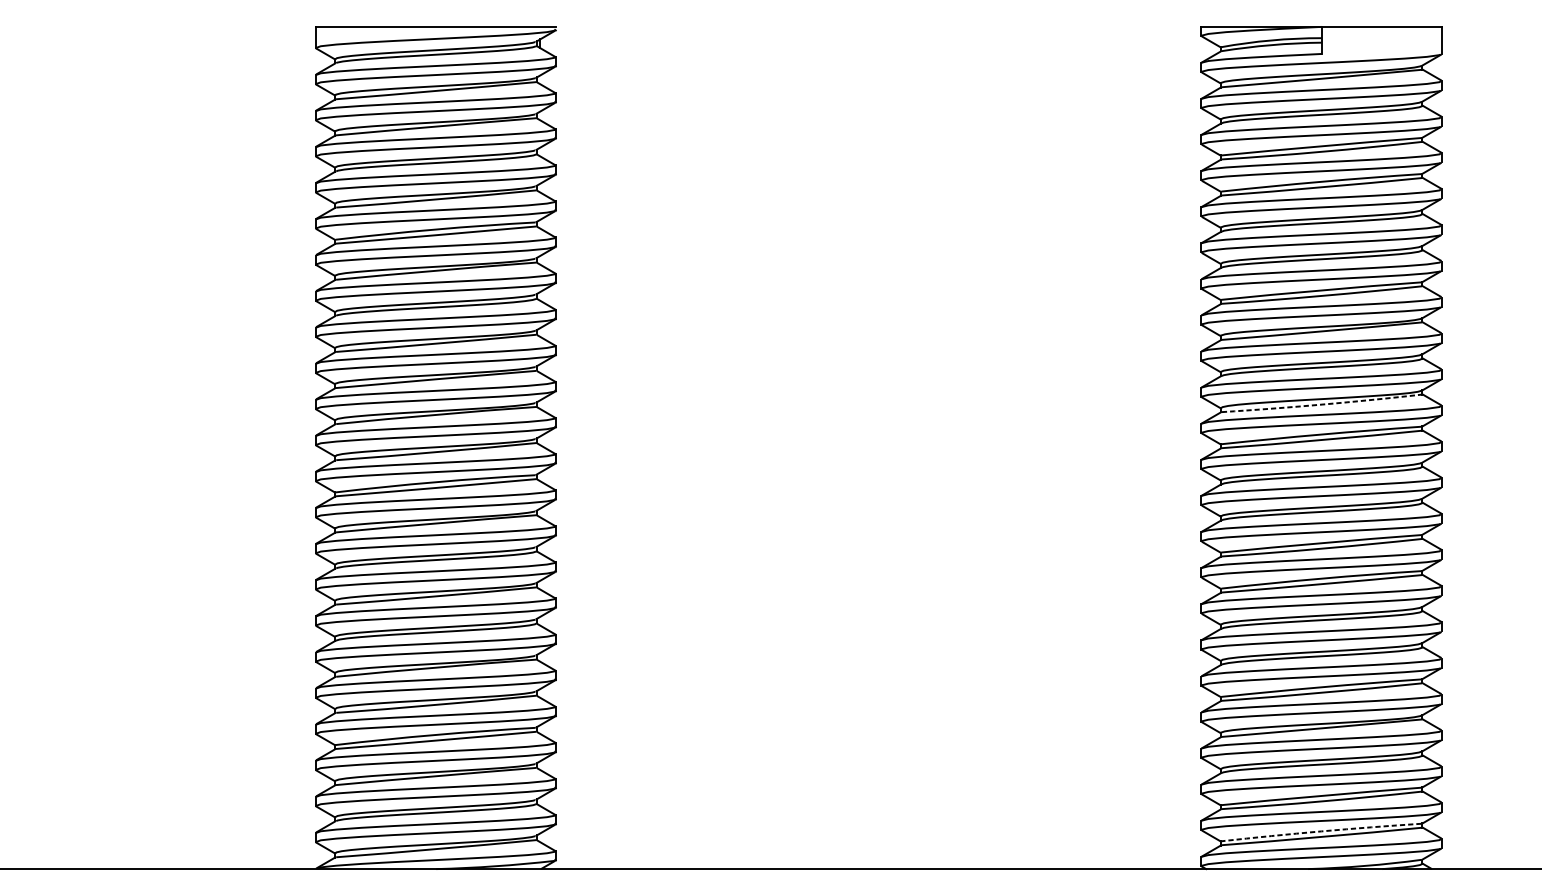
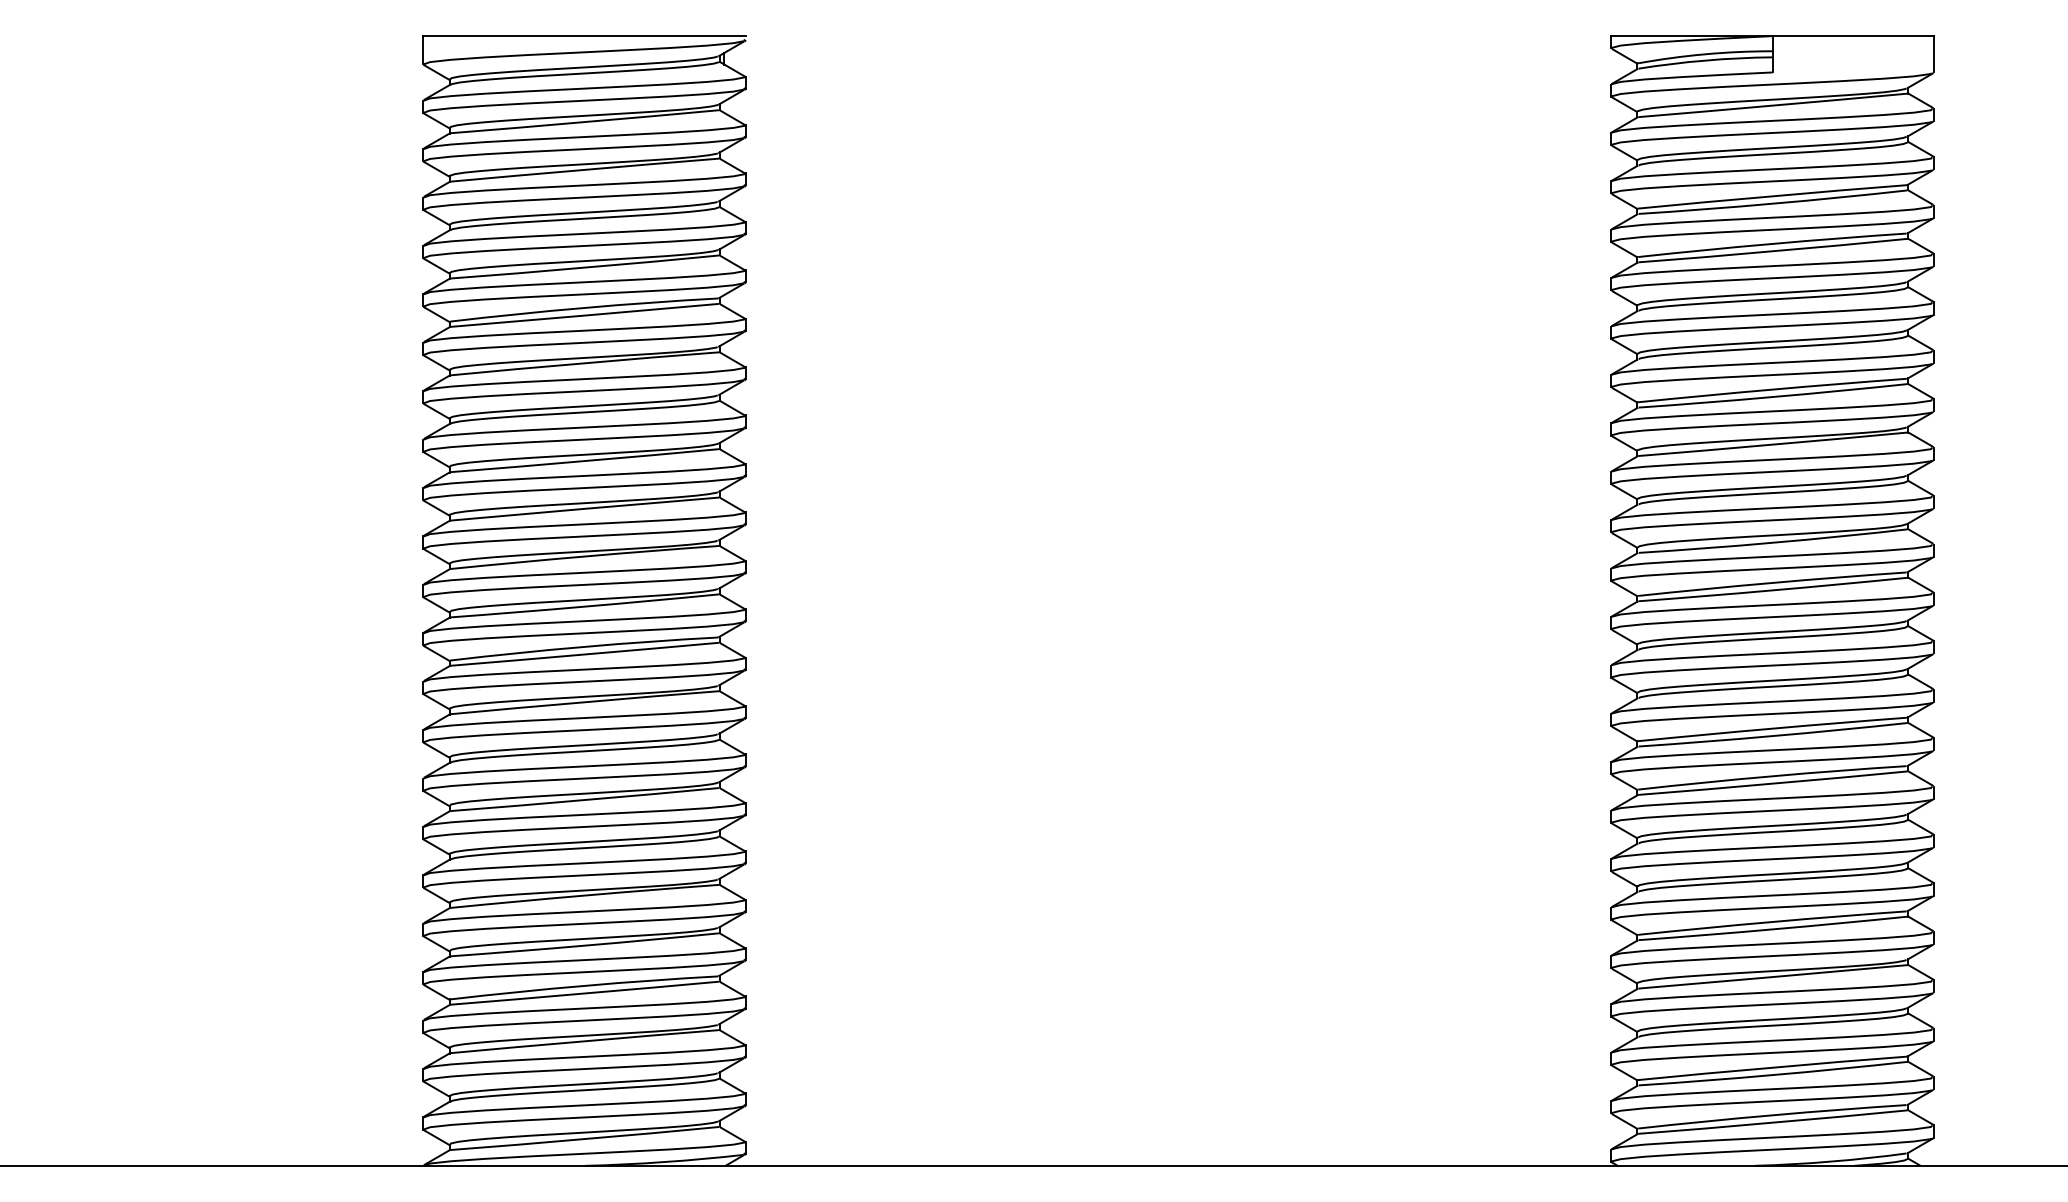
arc: (1322, 404) -> (1773, 542), dashed -> solid
arc: (1321, 831) -> (1772, 1115), dashed -> solid

